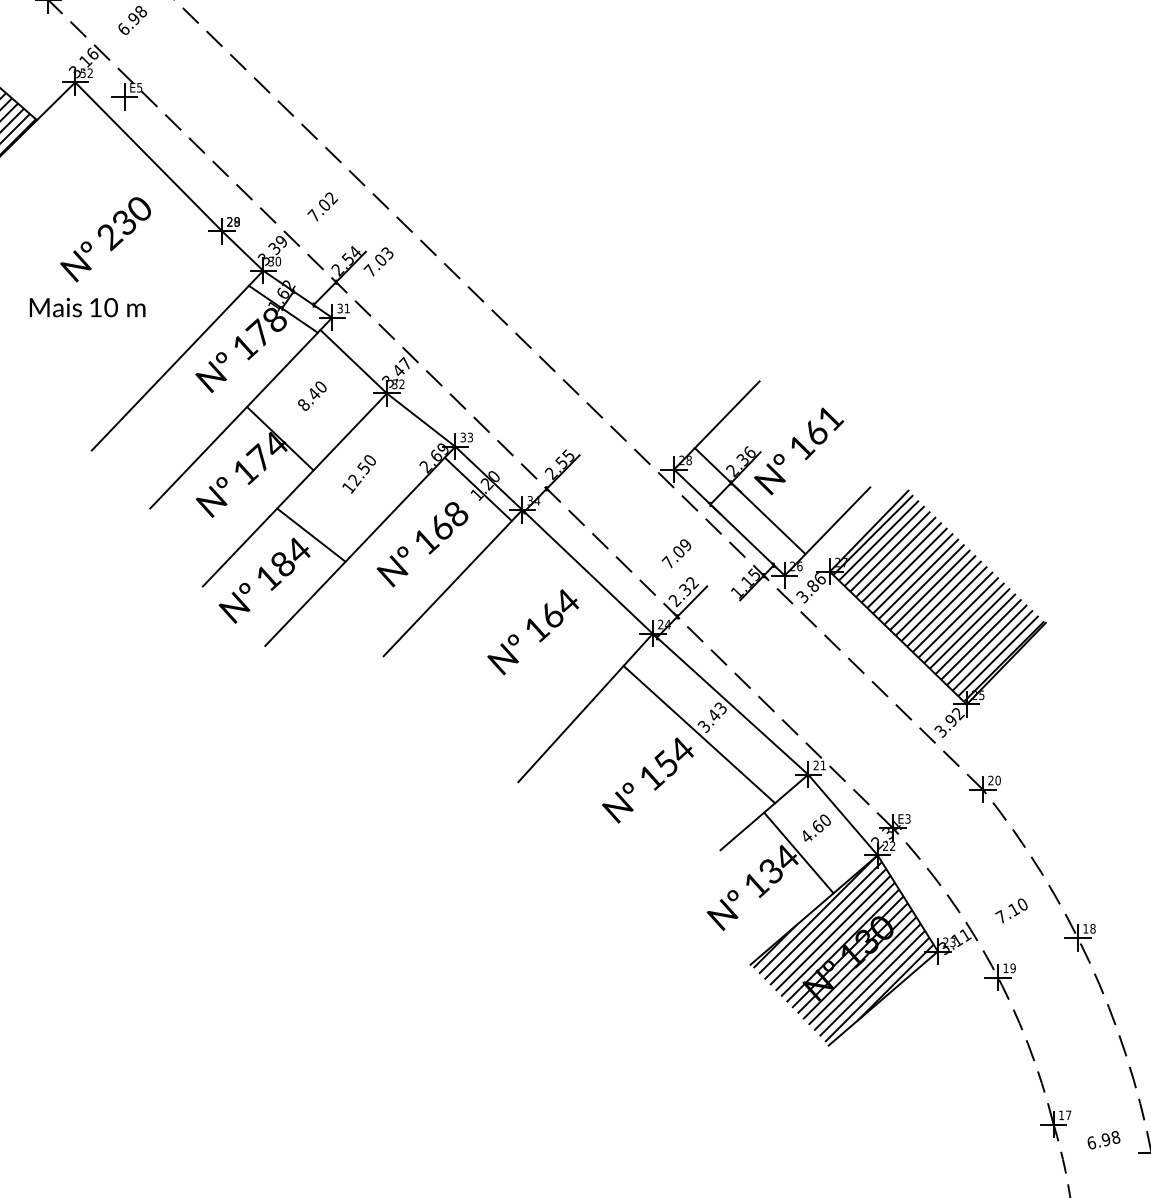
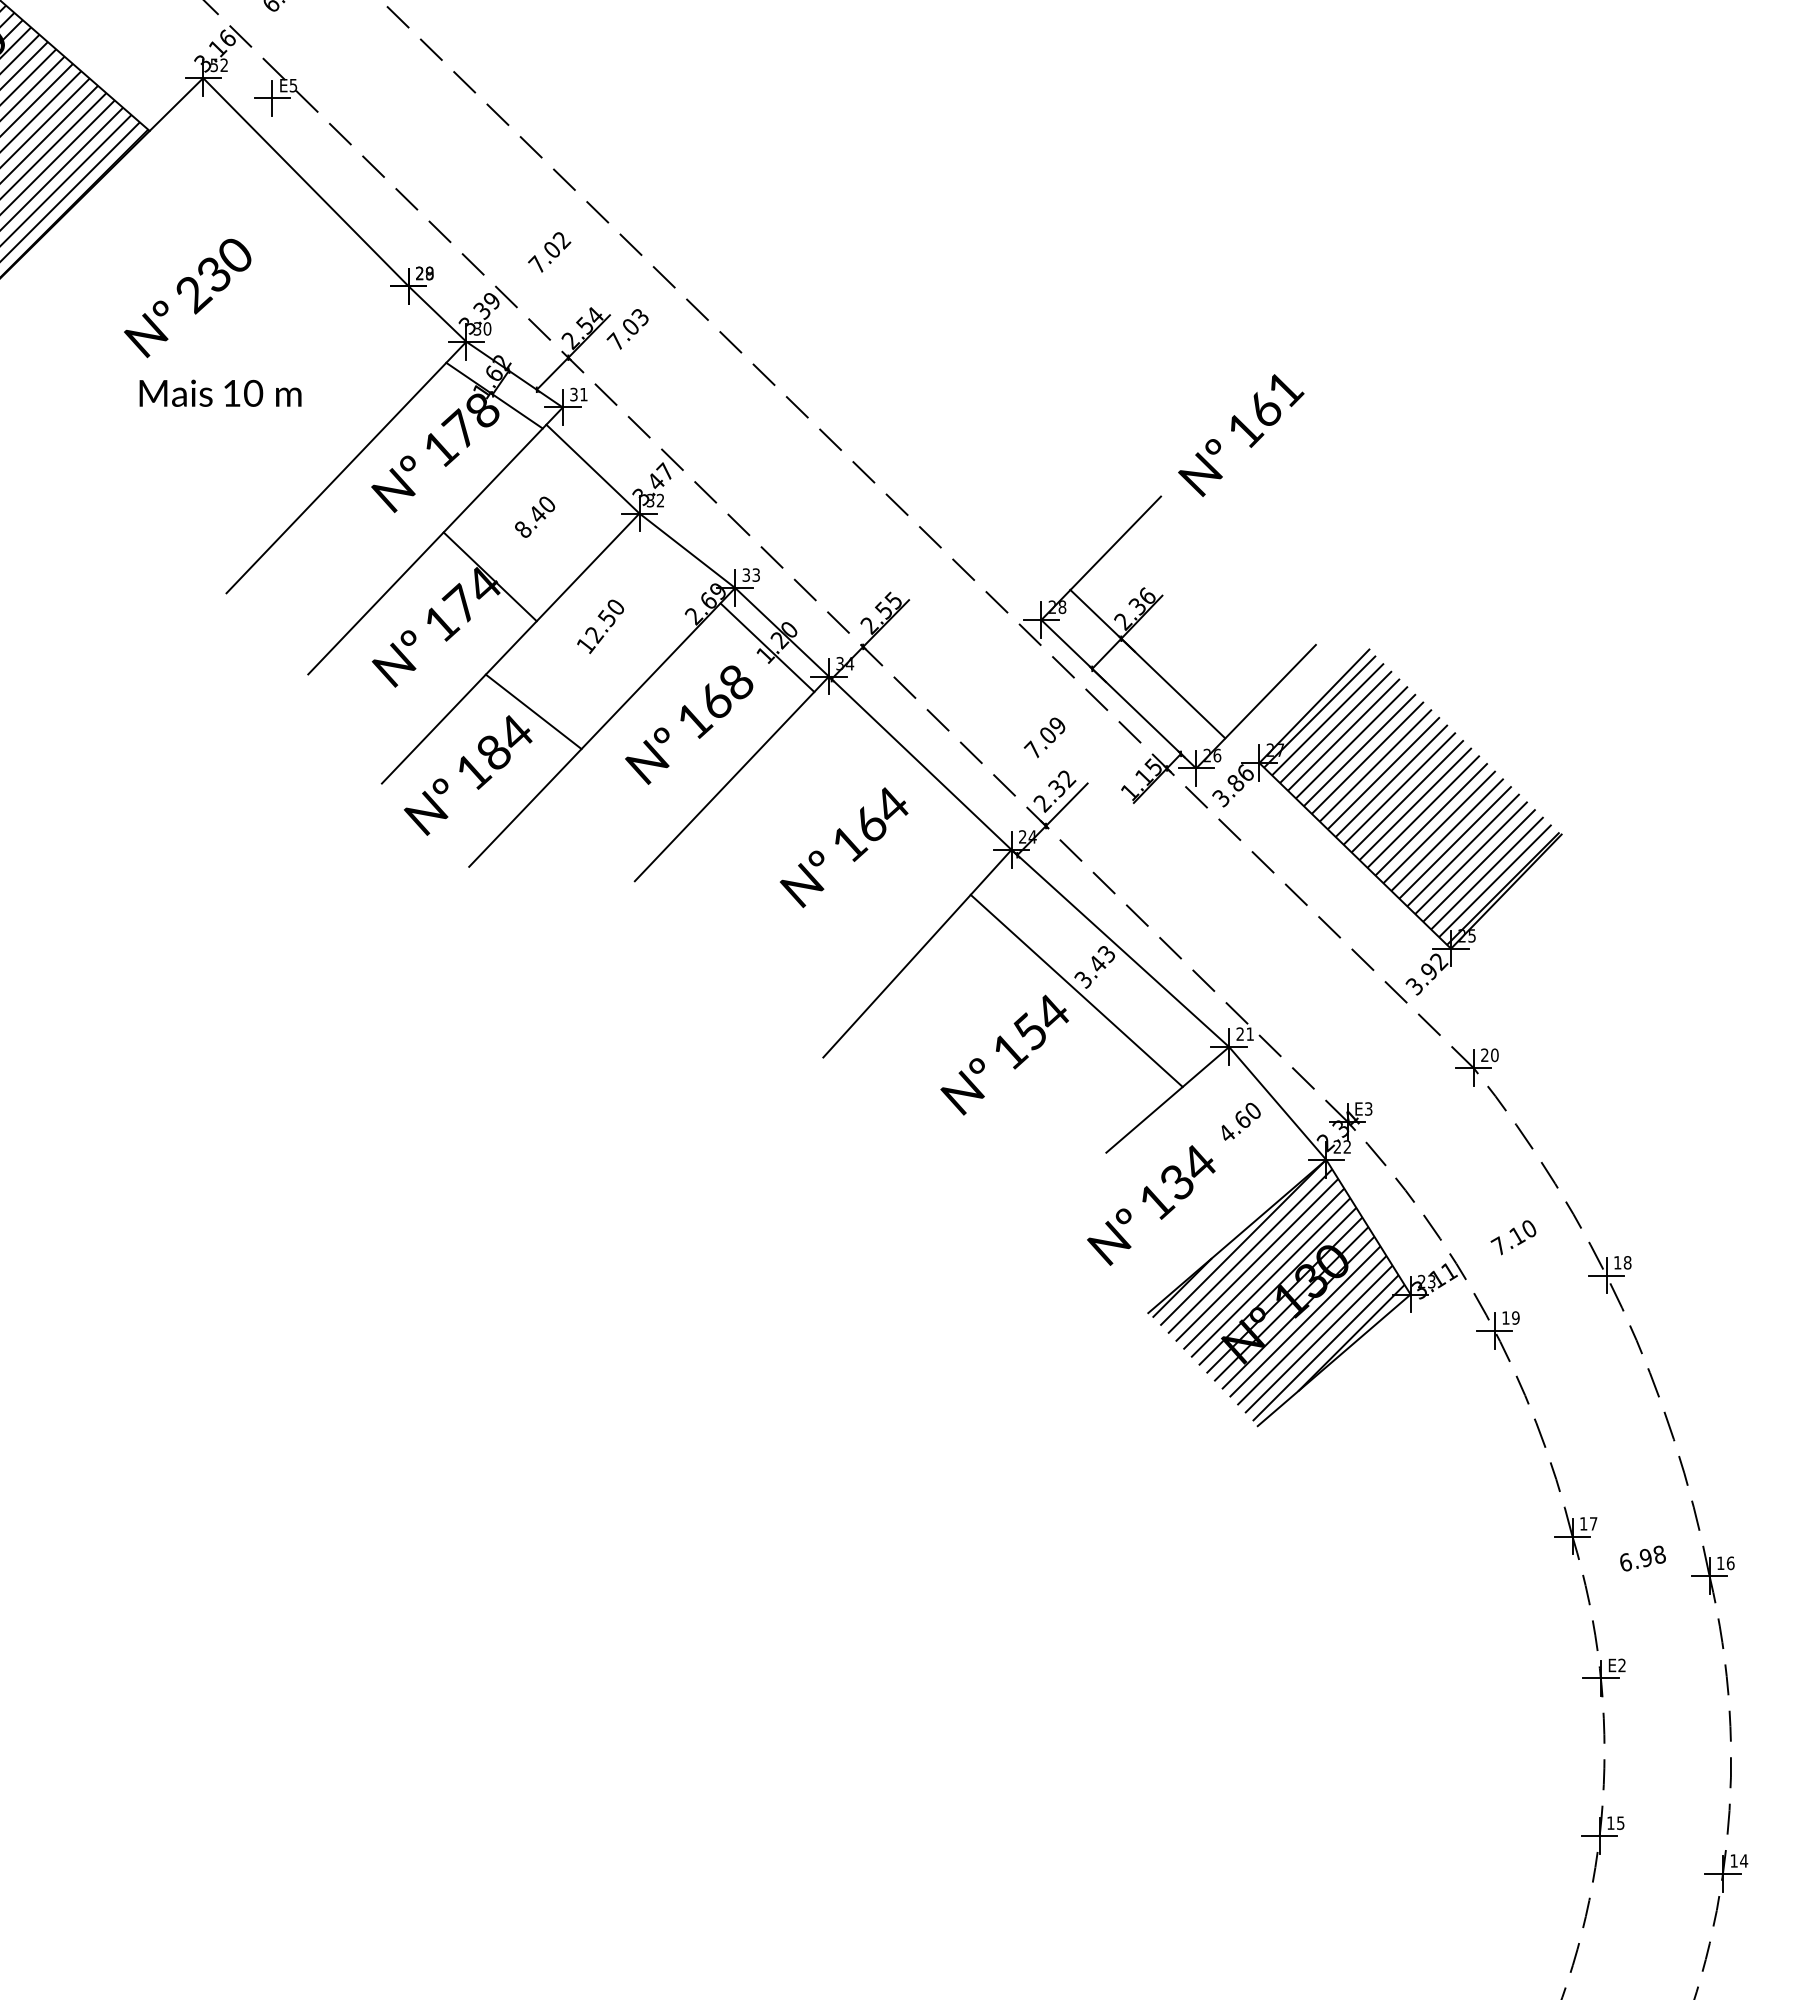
text: (105, 239) -> (187, 298), moved
text: (799, 451) -> (1241, 435), moved
line: (798, 852) -> (1215, 1156), removed

